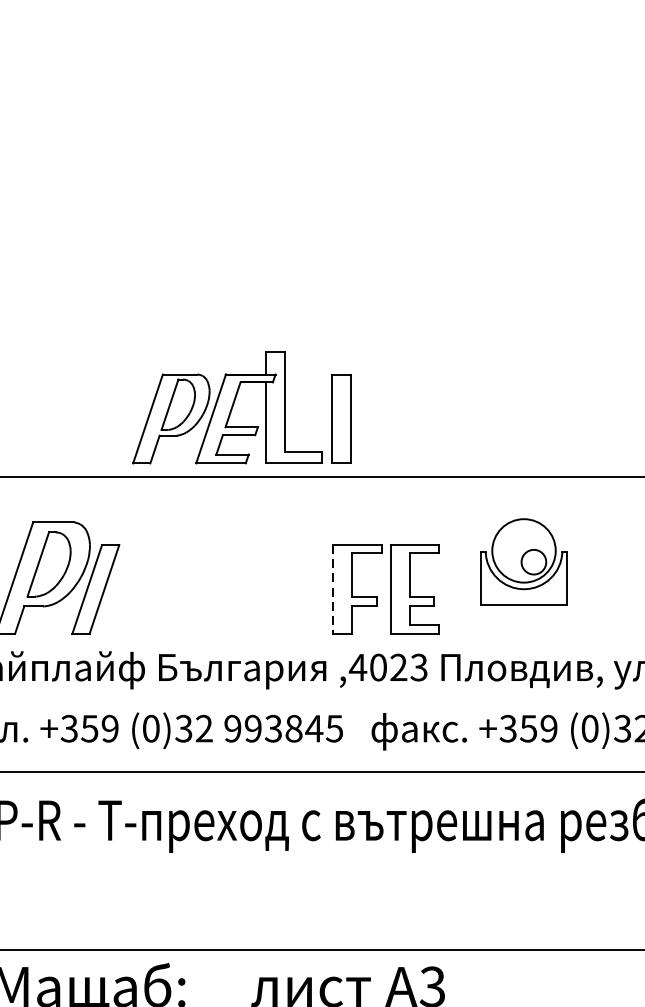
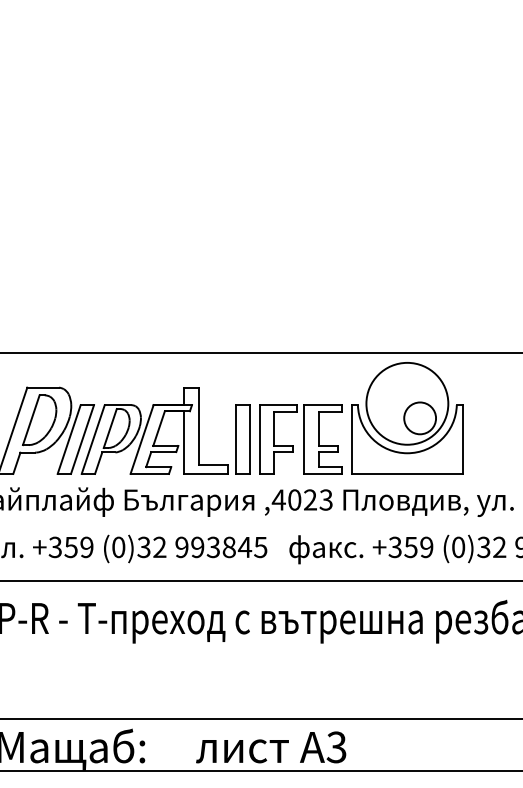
part: (241, 407) -> (165, 430), moved
part: (524, 562) -> (407, 418), size x1.67
line: (332, 590) -> (259, 440), dashed -> solid

